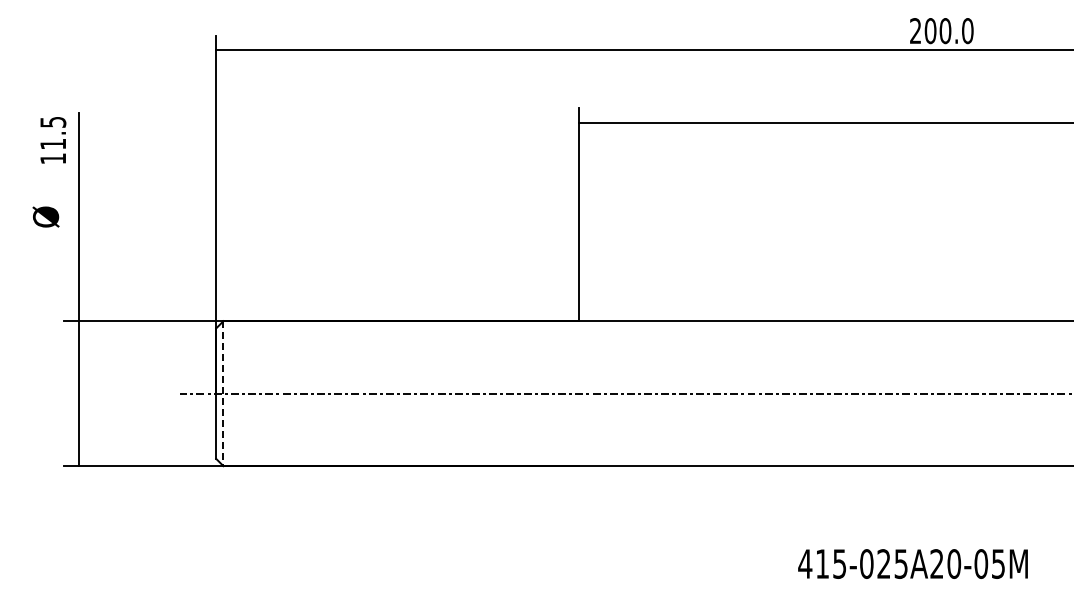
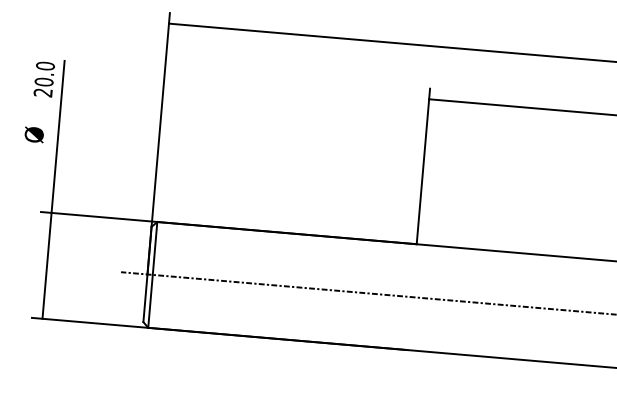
text: (53, 140) -> (44, 79), 11.5 -> 20.0
line: (223, 394) -> (152, 275), dashed -> solid

